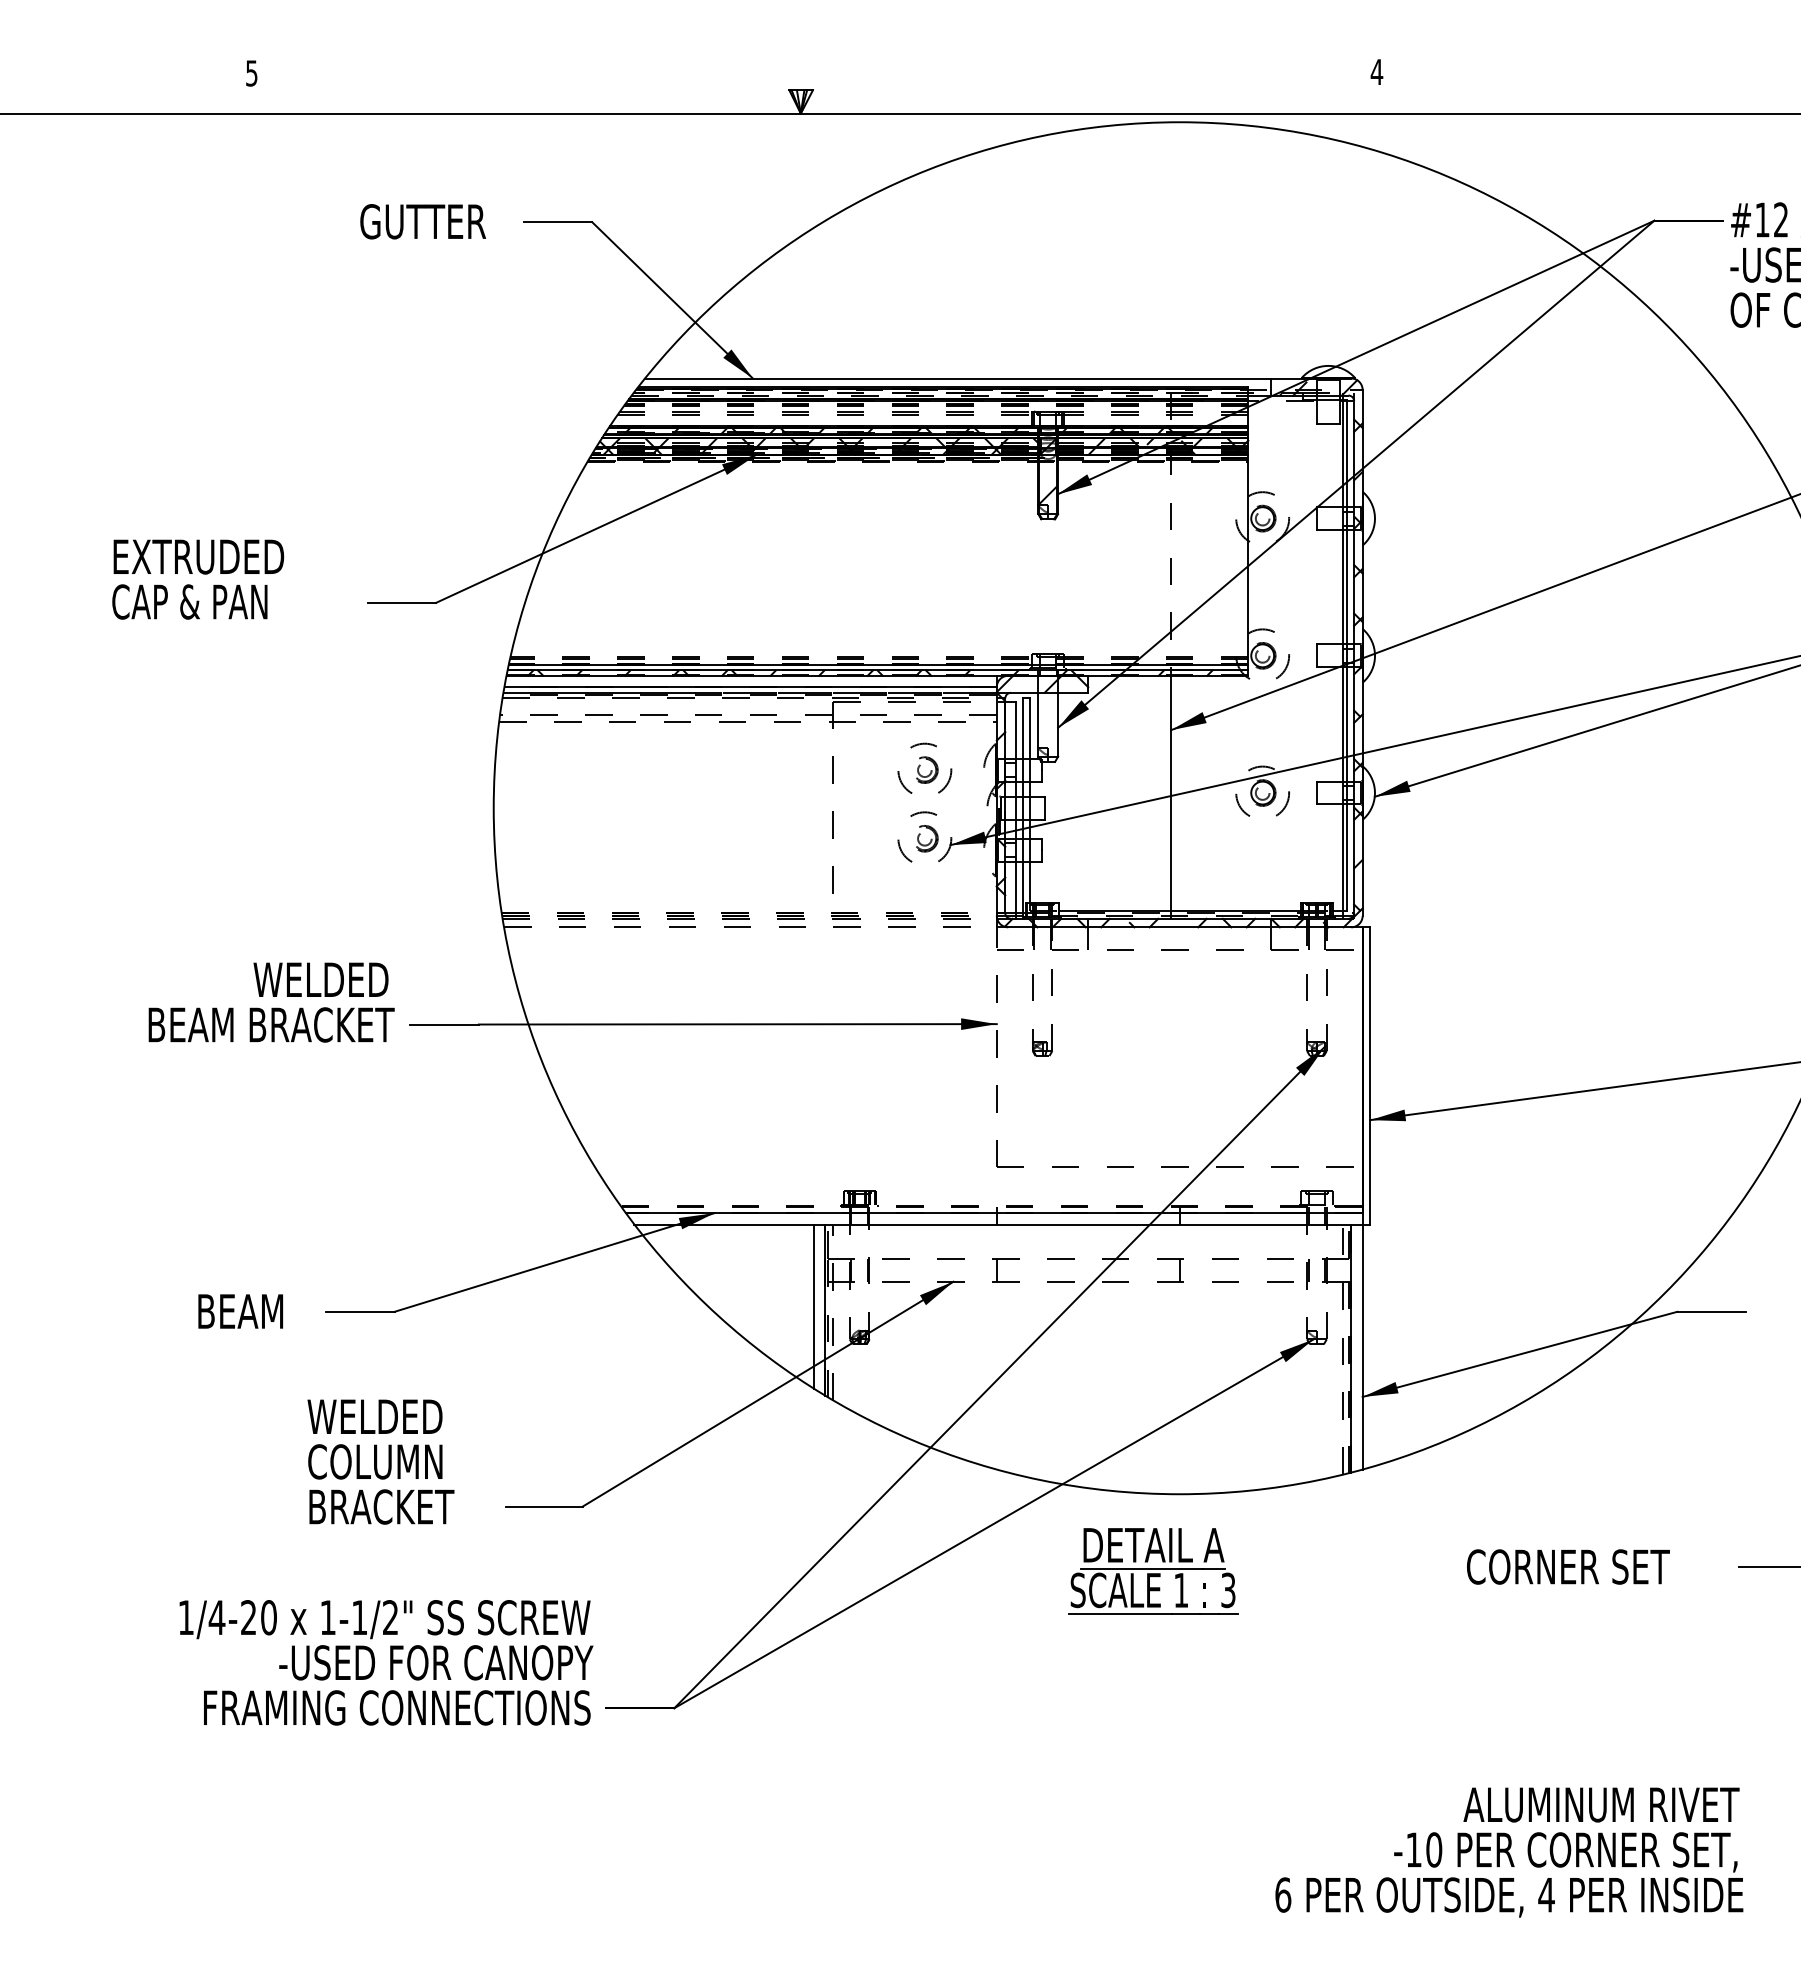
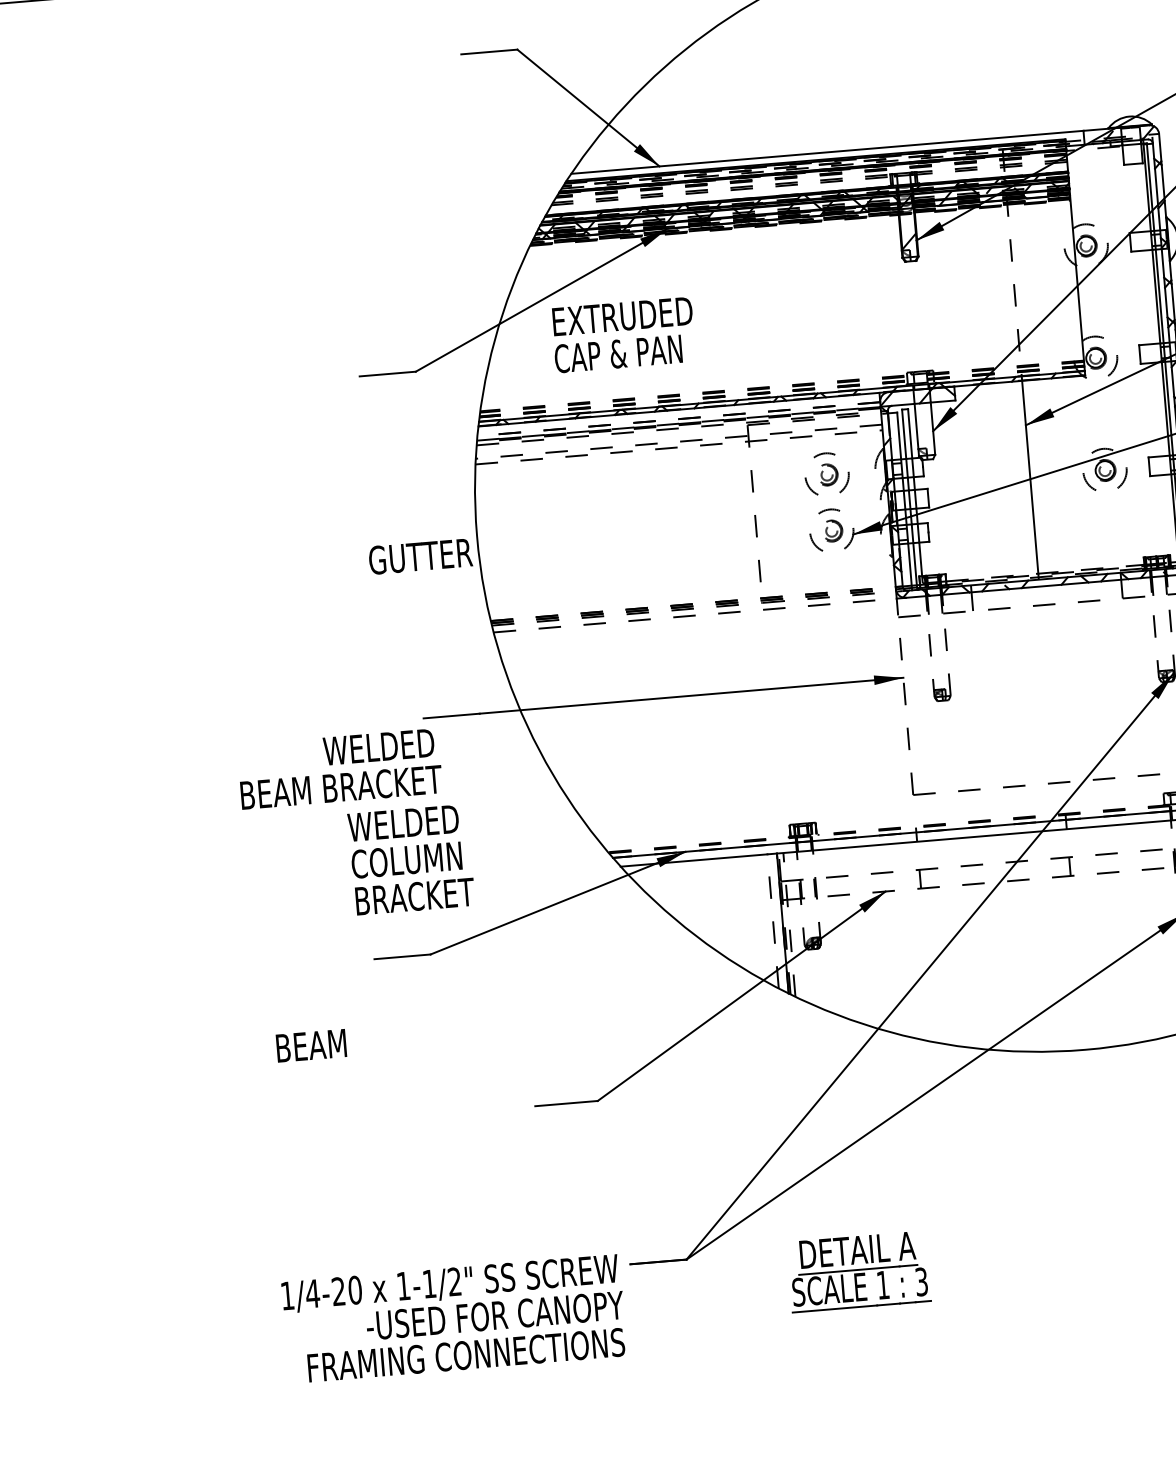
text: (423, 221) -> (420, 556), moved
text: (198, 579) -> (623, 334), moved
line: (878, 664) -> (781, 391), solid -> dashed
line: (750, 687) -> (678, 419), solid -> dashed
line: (1180, 911) -> (1045, 573), solid -> dashed
text: (271, 1002) -> (339, 769), moved
line: (813, 1306) -> (772, 921), solid -> dashed
text: (240, 1311) -> (311, 1045), moved
text: (380, 1461) -> (410, 859), moved
part: (1153, 1571) -> (859, 1271), moved
text: (386, 1662) -> (454, 1318), moved

